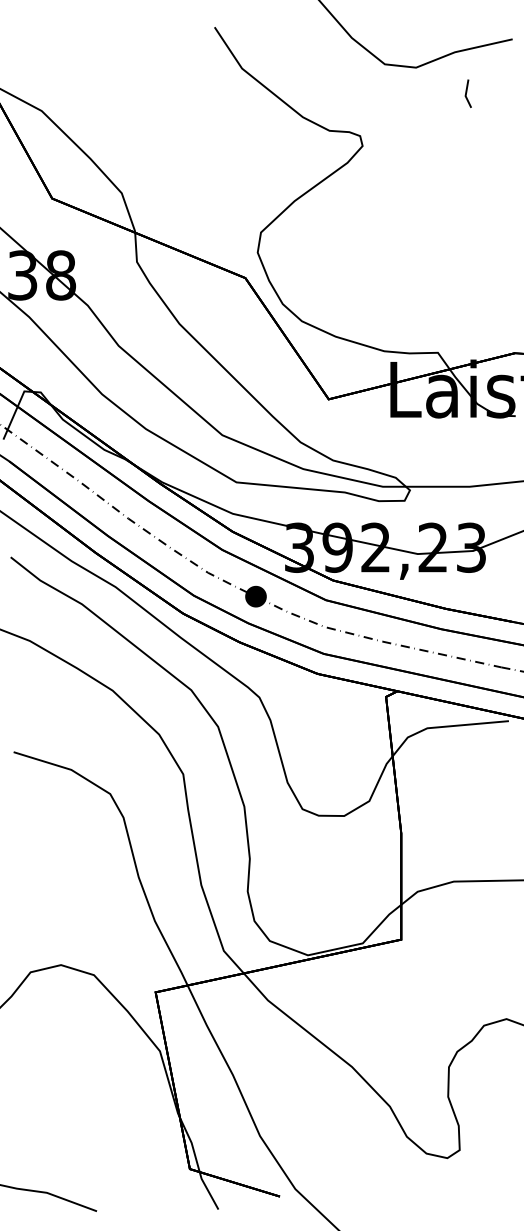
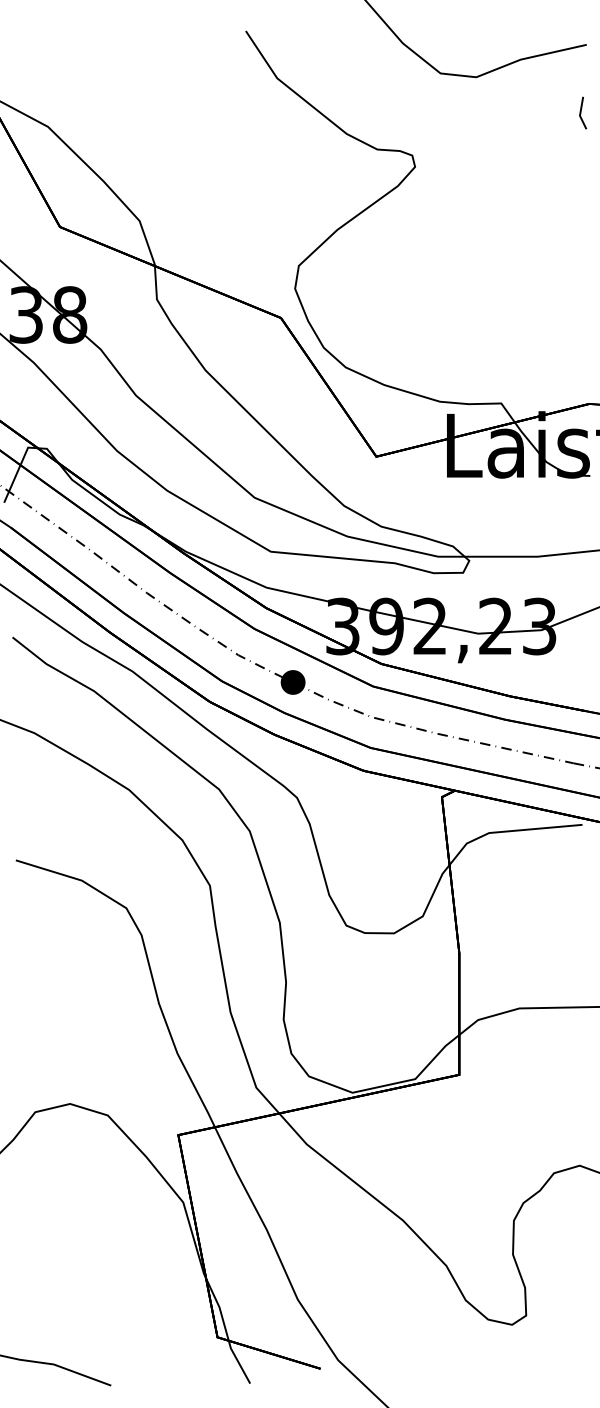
line: (466, 93) -> (581, 112), moved

